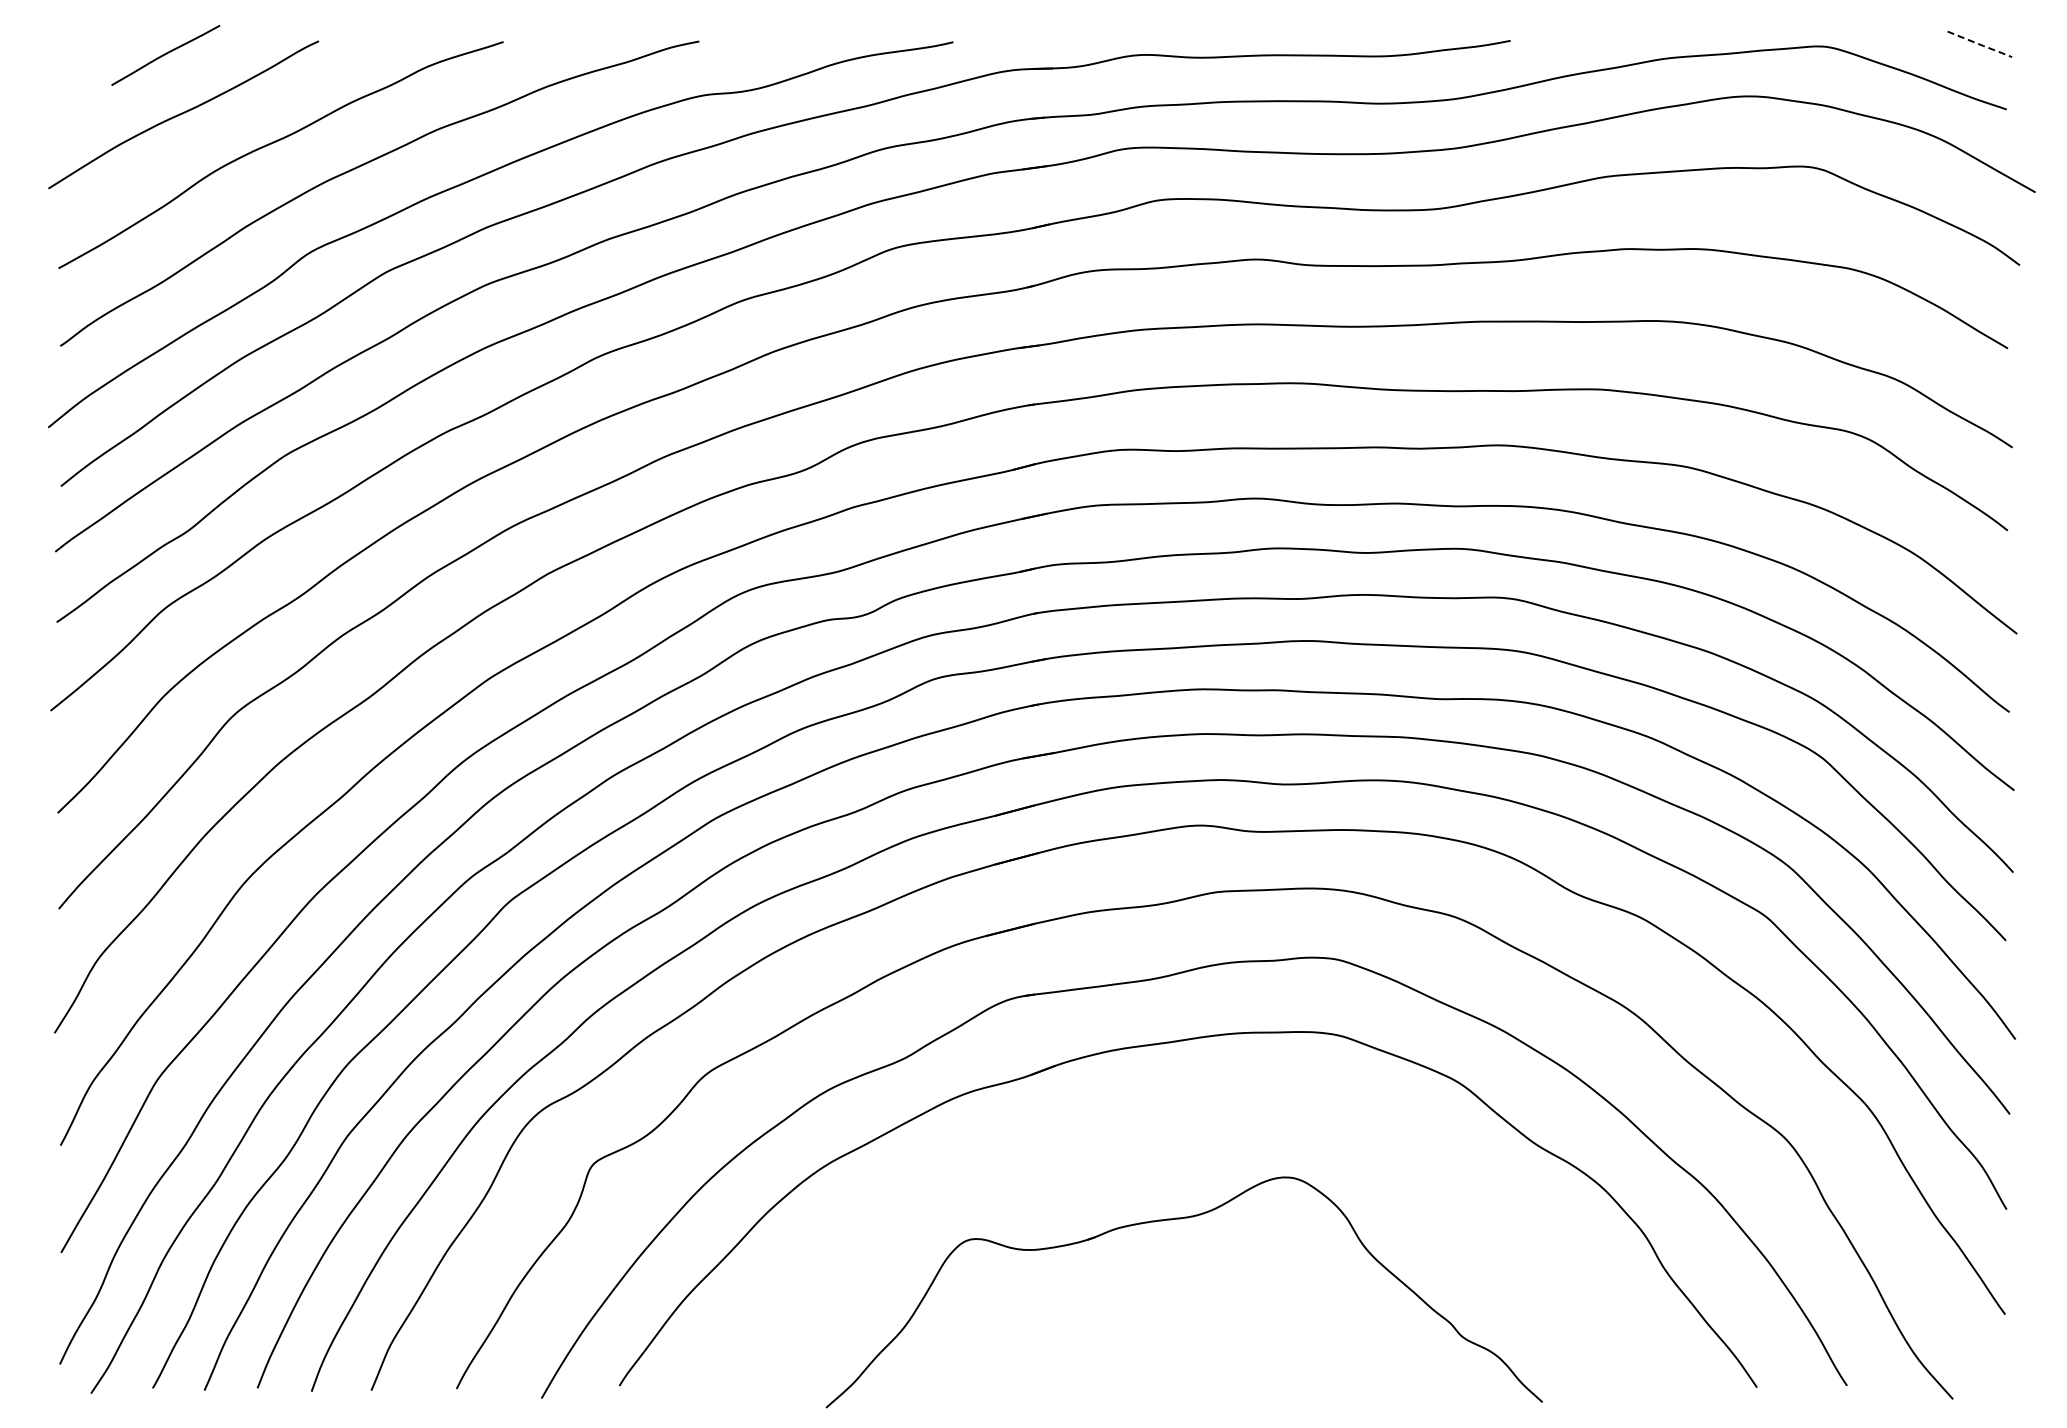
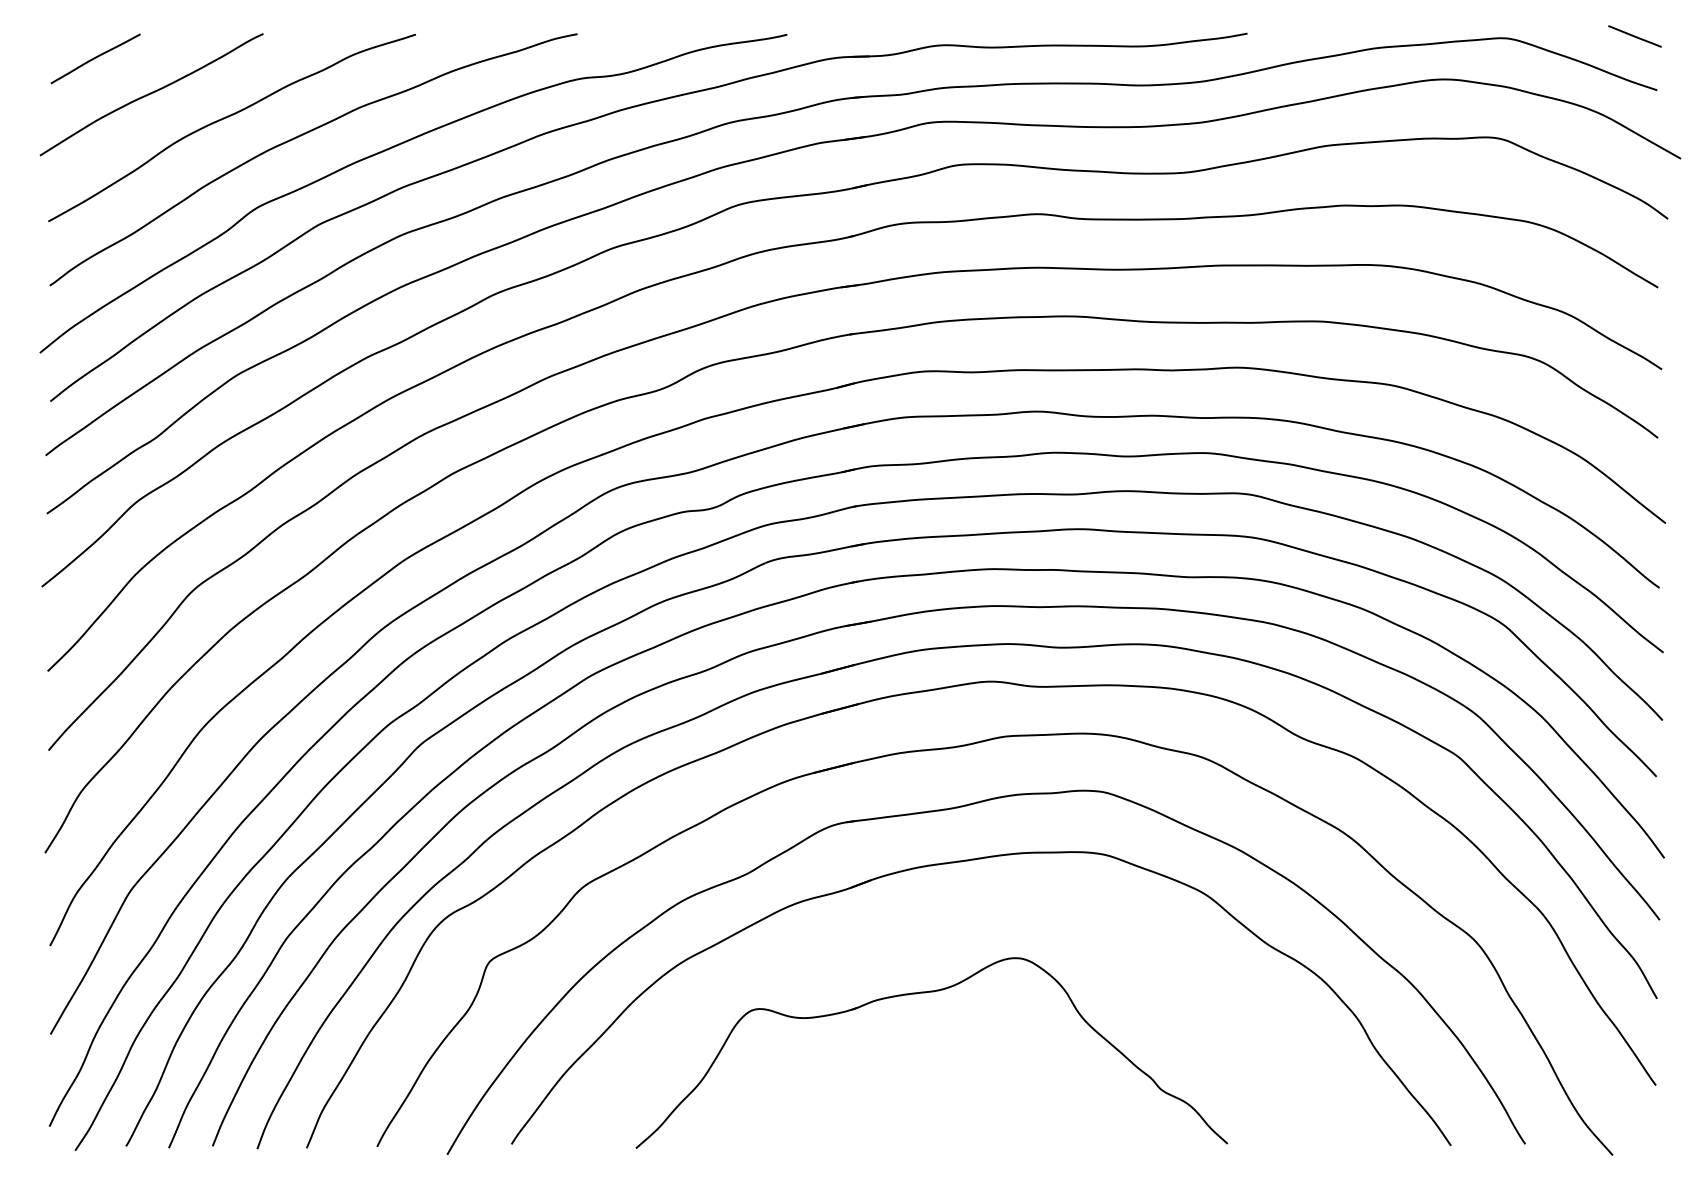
line: (1981, 45) -> (1636, 37), dashed -> solid
curve: (165, 55) -> (95, 58), moved
part: (1171, 1220) -> (921, 993), moved

